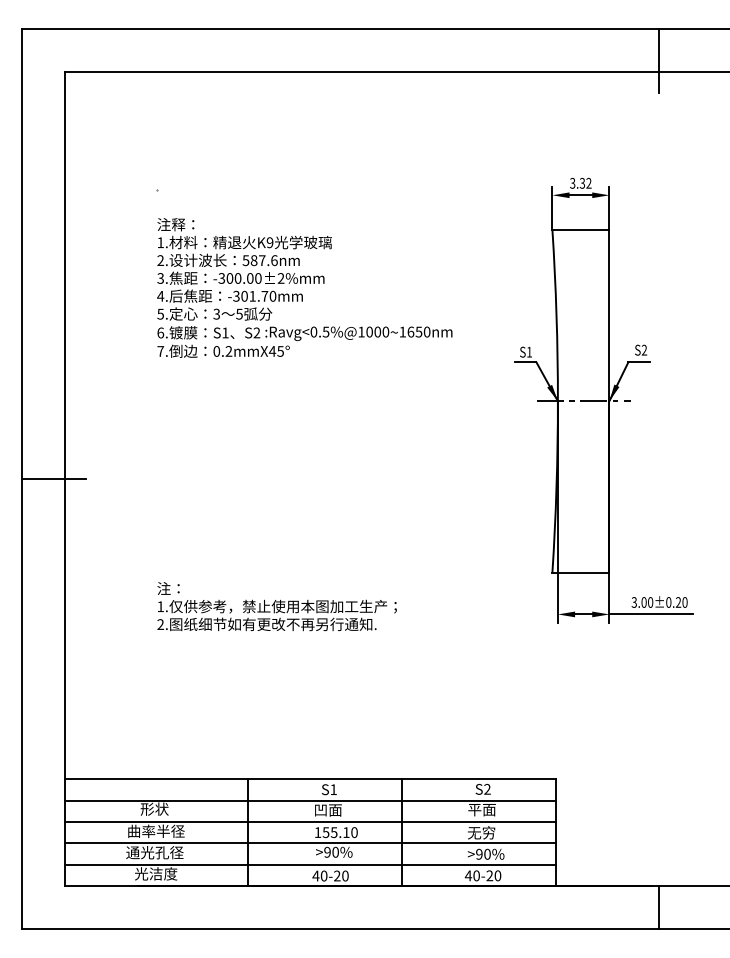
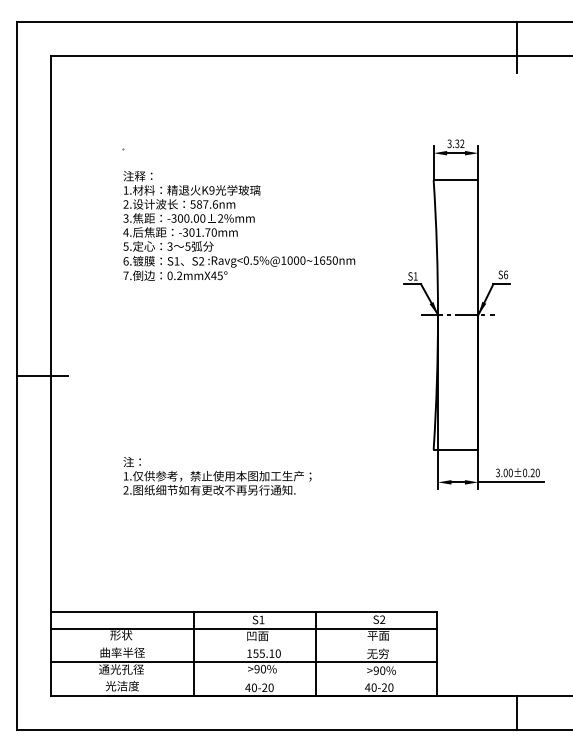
text: (644, 349) -> (505, 274), S2 -> S6
line: (310, 822) -> (243, 645), removed
line: (310, 864) -> (243, 678), removed

